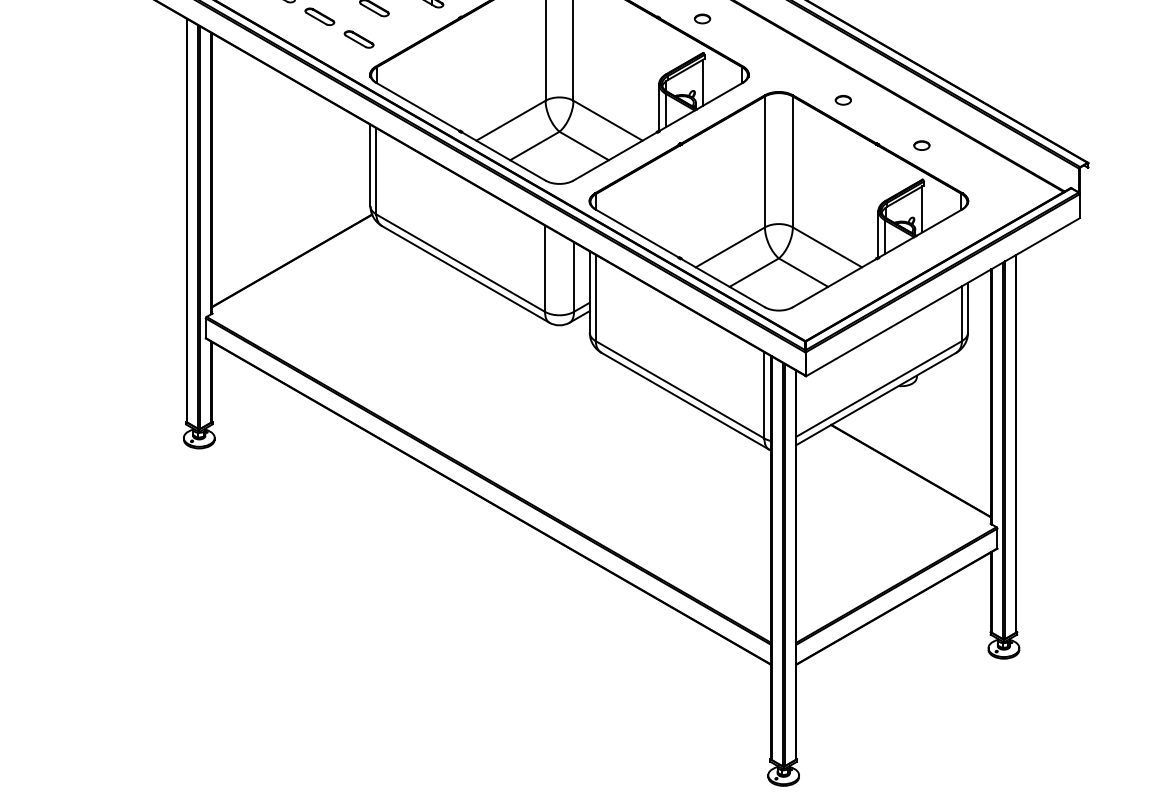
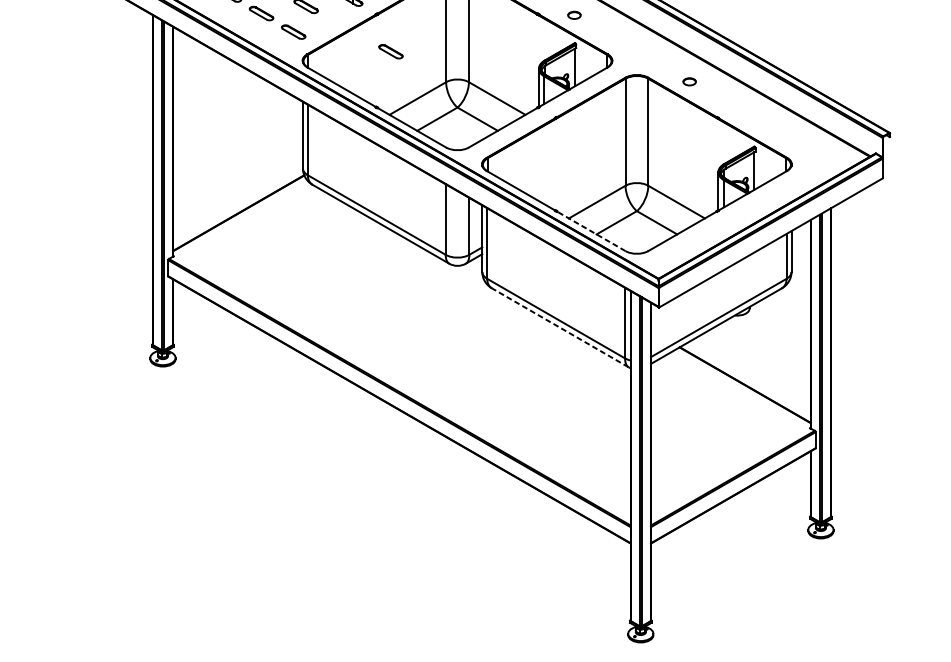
part: (477, 63) -> (390, 51), added
part: (921, 145) -> (753, 118), removed
line: (722, 282) -> (590, 230), solid -> dashed
line: (684, 400) -> (559, 327), solid -> dashed

